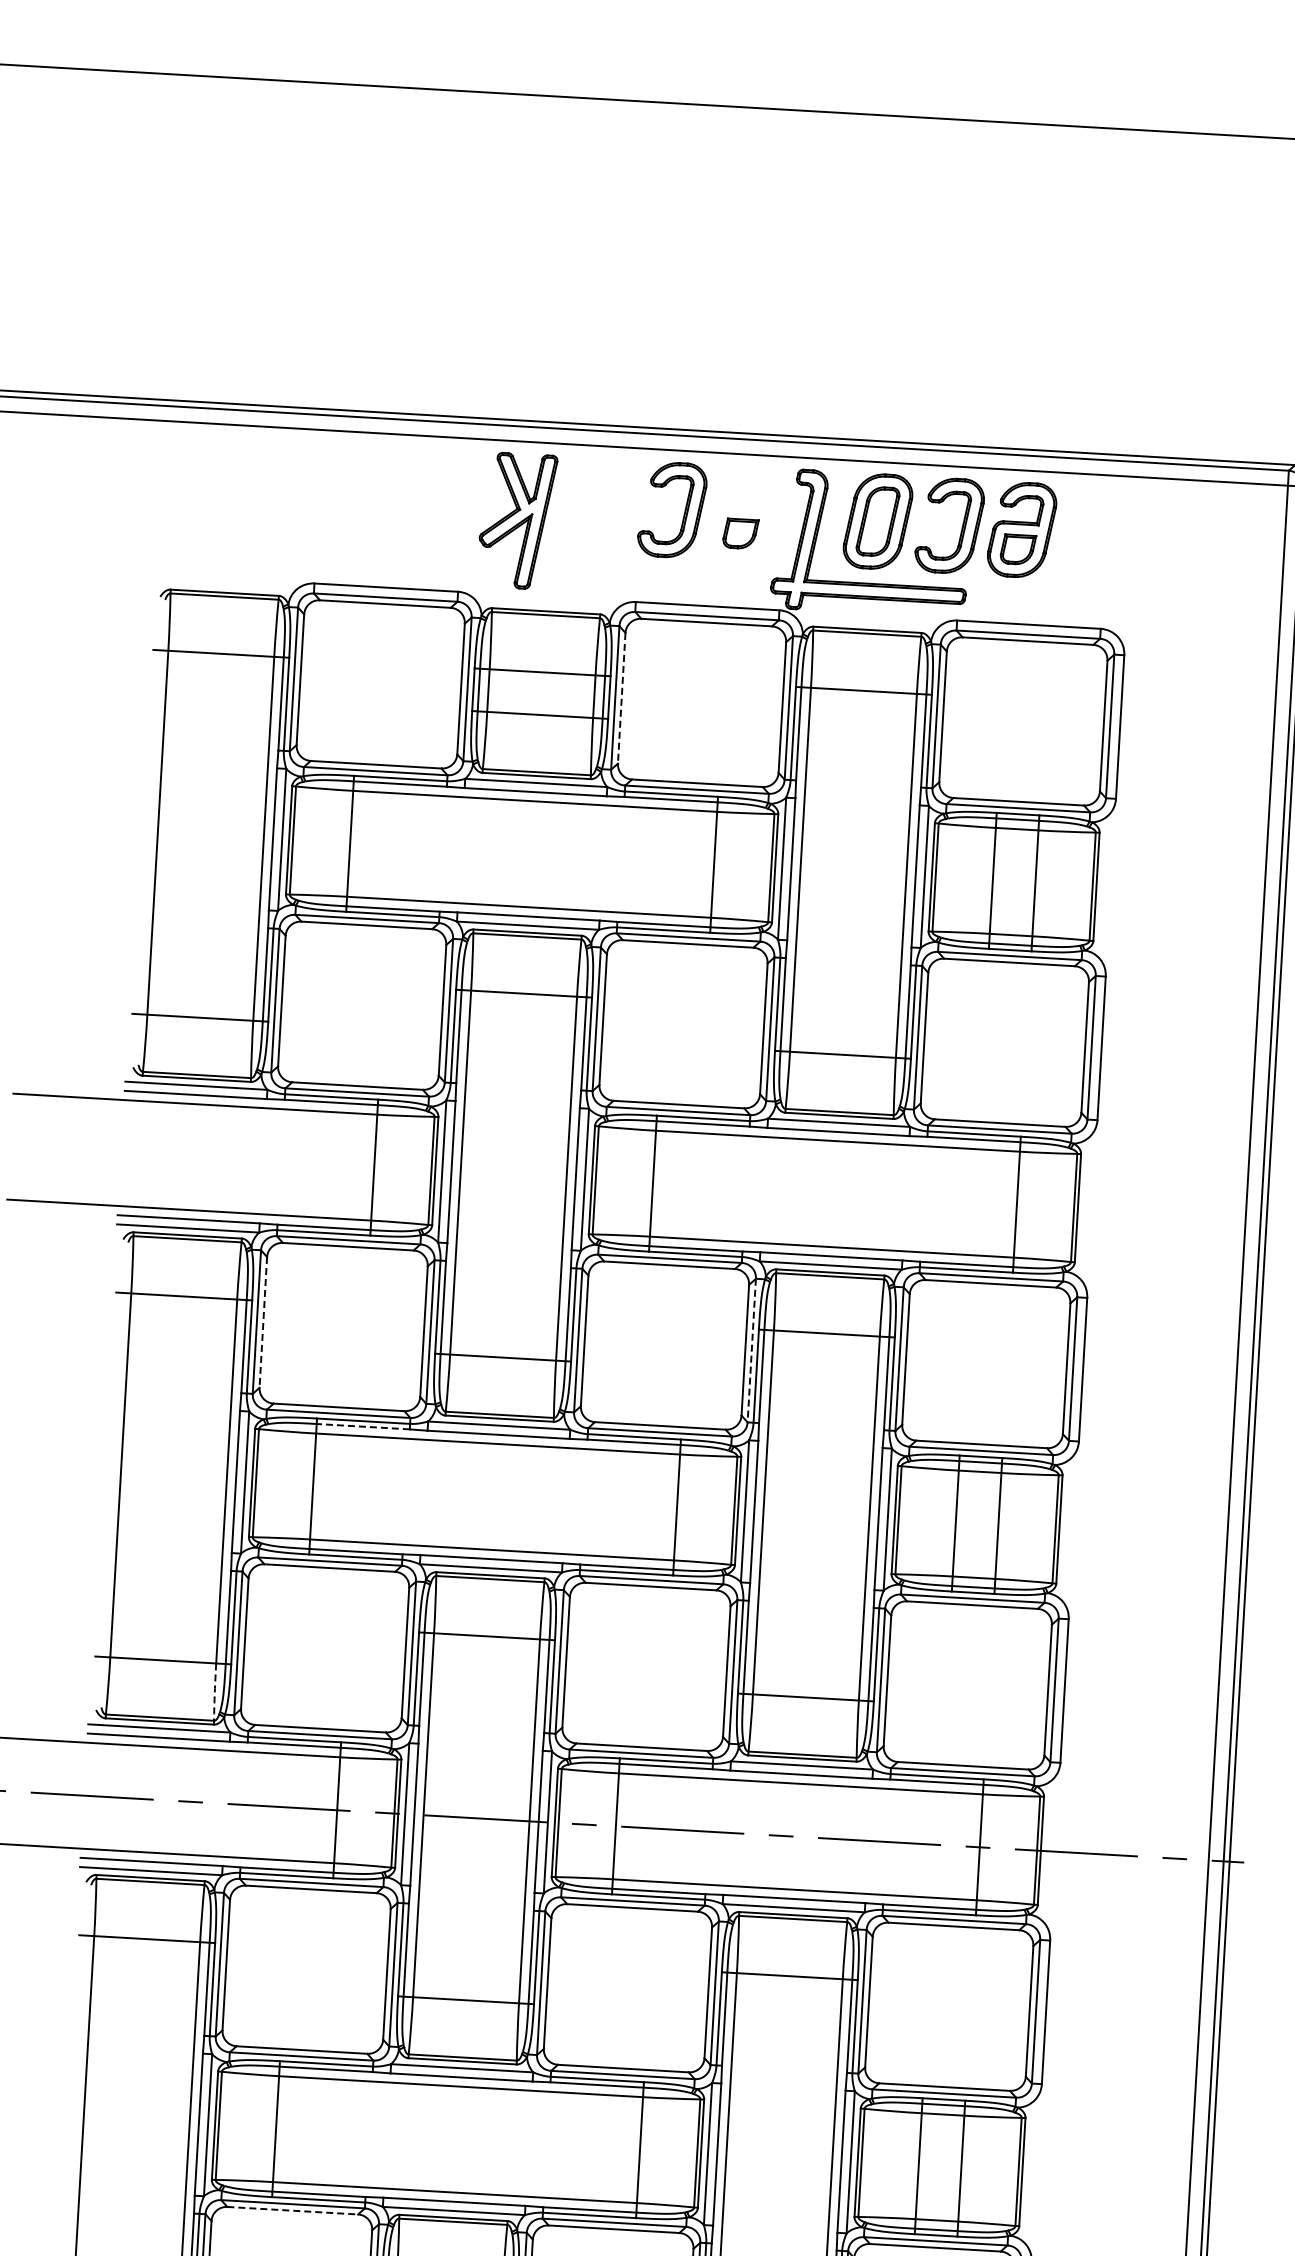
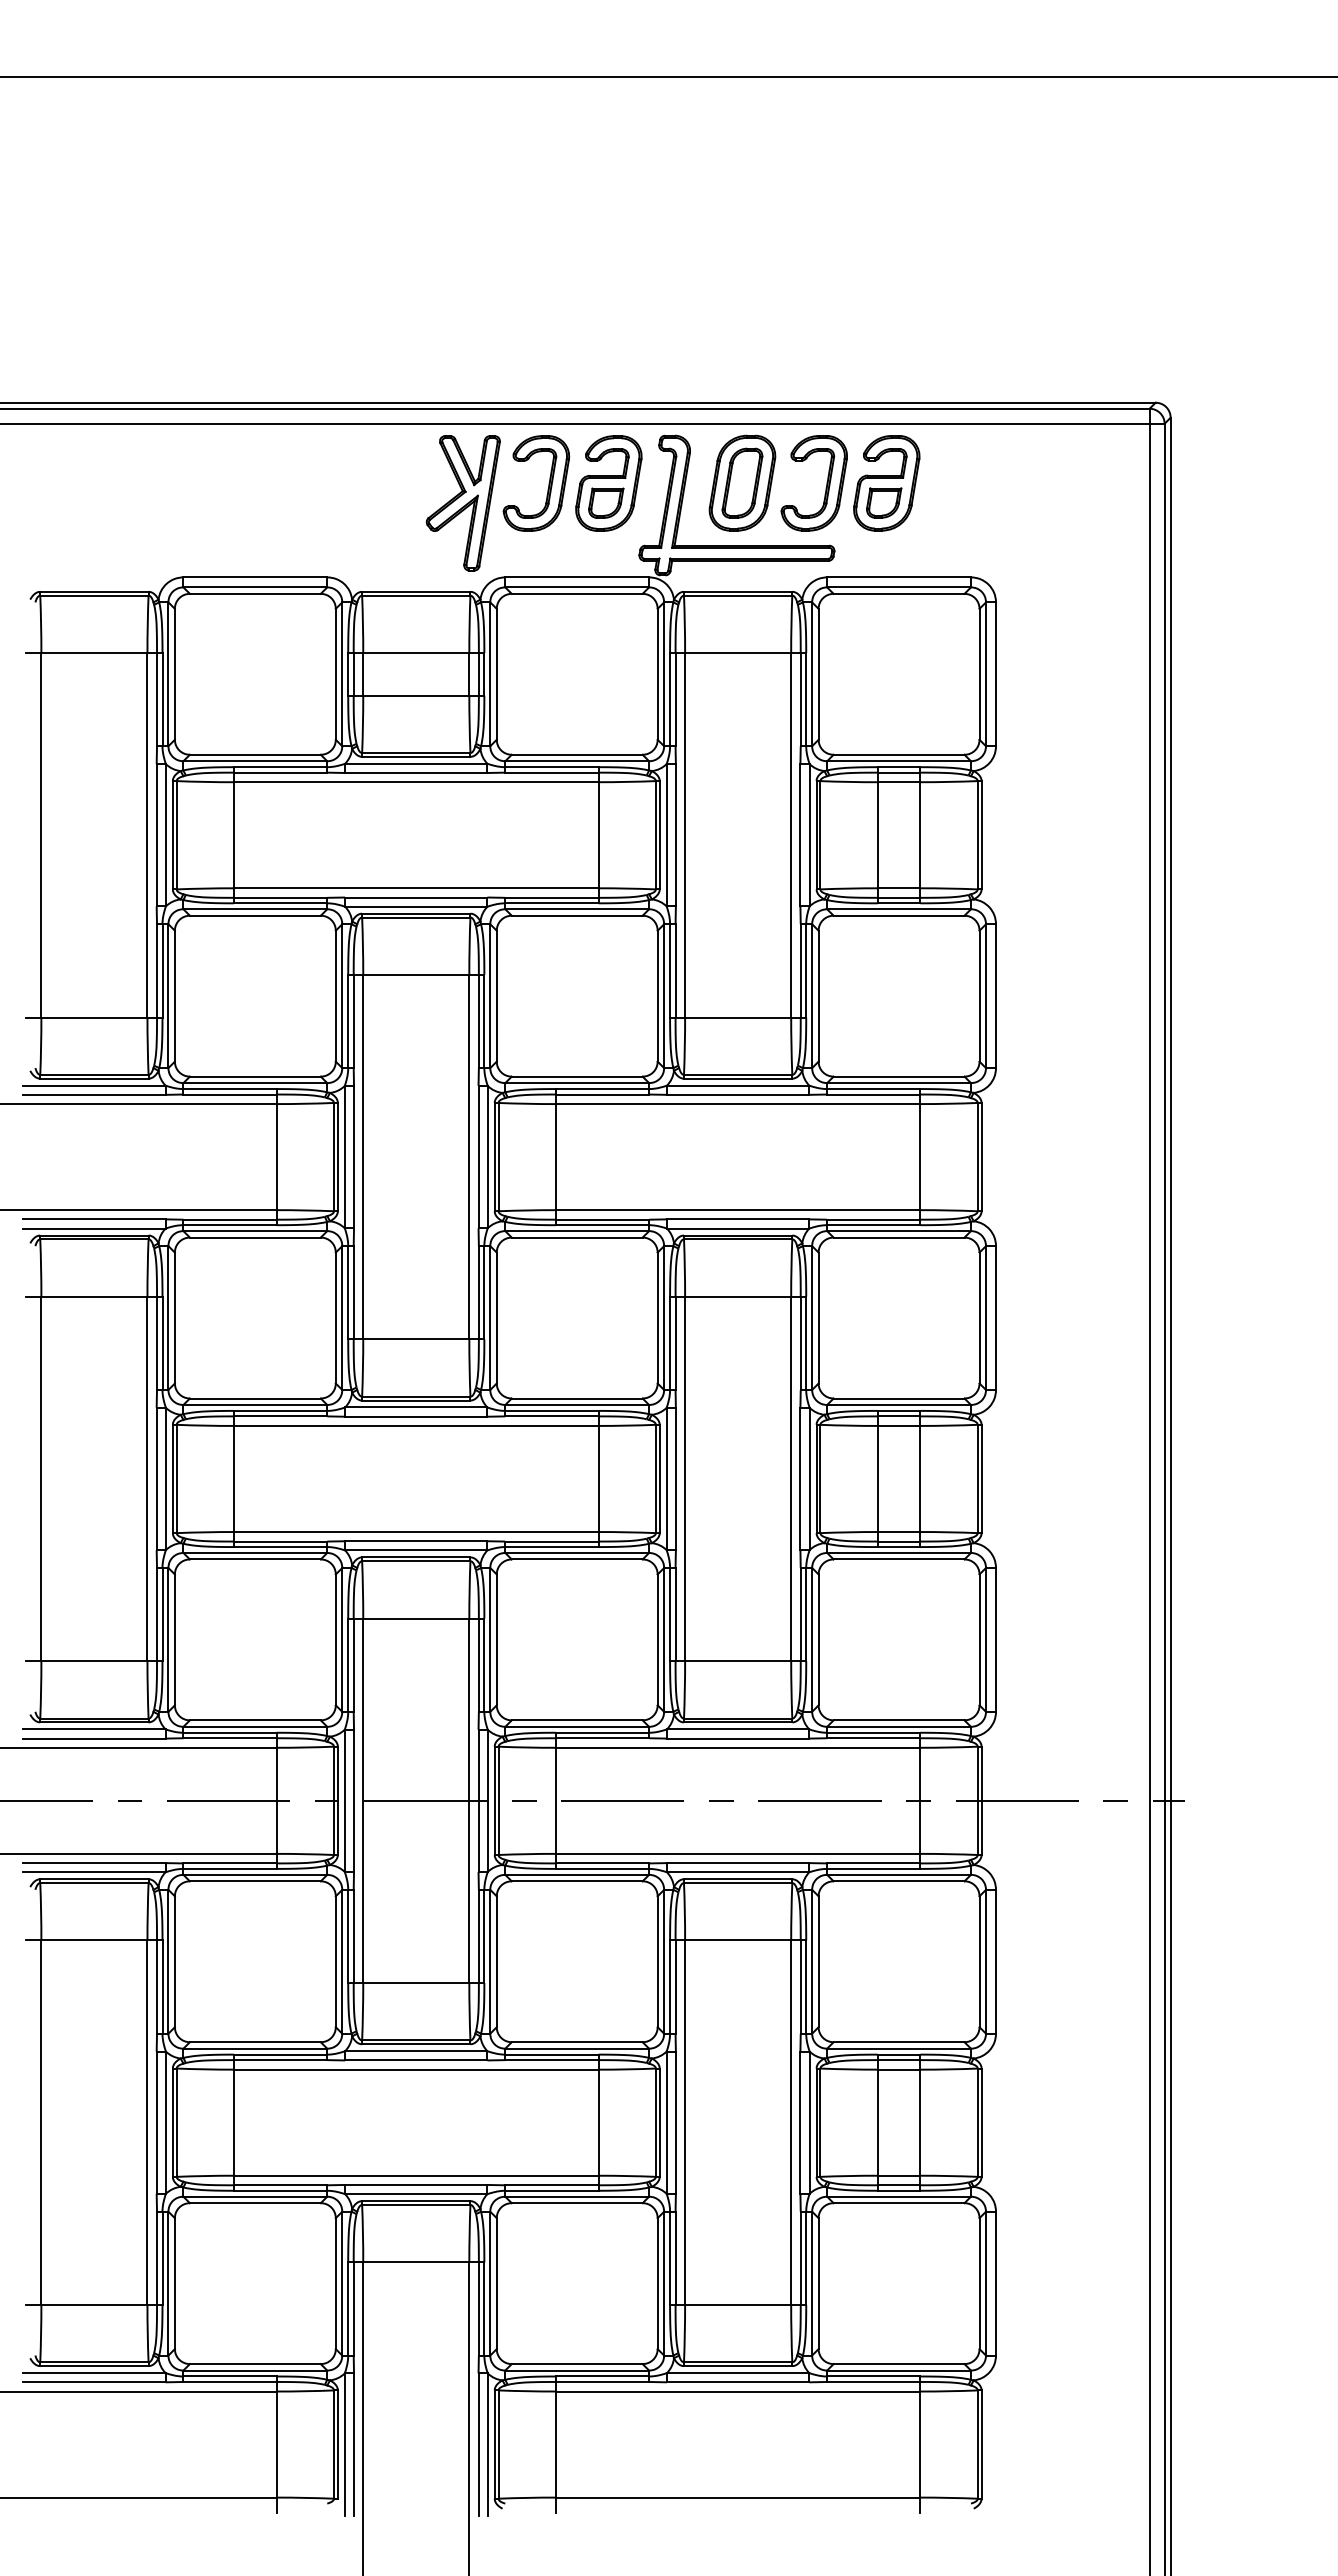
part: (744, 514) -> (608, 483), added
part: (516, 521) -> (462, 503), moved
line: (621, 698) -> (496, 674), dashed -> solid
line: (262, 1322) -> (174, 1318), dashed -> solid
line: (752, 1351) -> (664, 1318), dashed -> solid
line: (363, 1426) -> (280, 1416), dashed -> solid
arc: (214, 1691) -> (147, 1689), dashed -> solid
line: (292, 2211) -> (255, 2203), dashed -> solid

